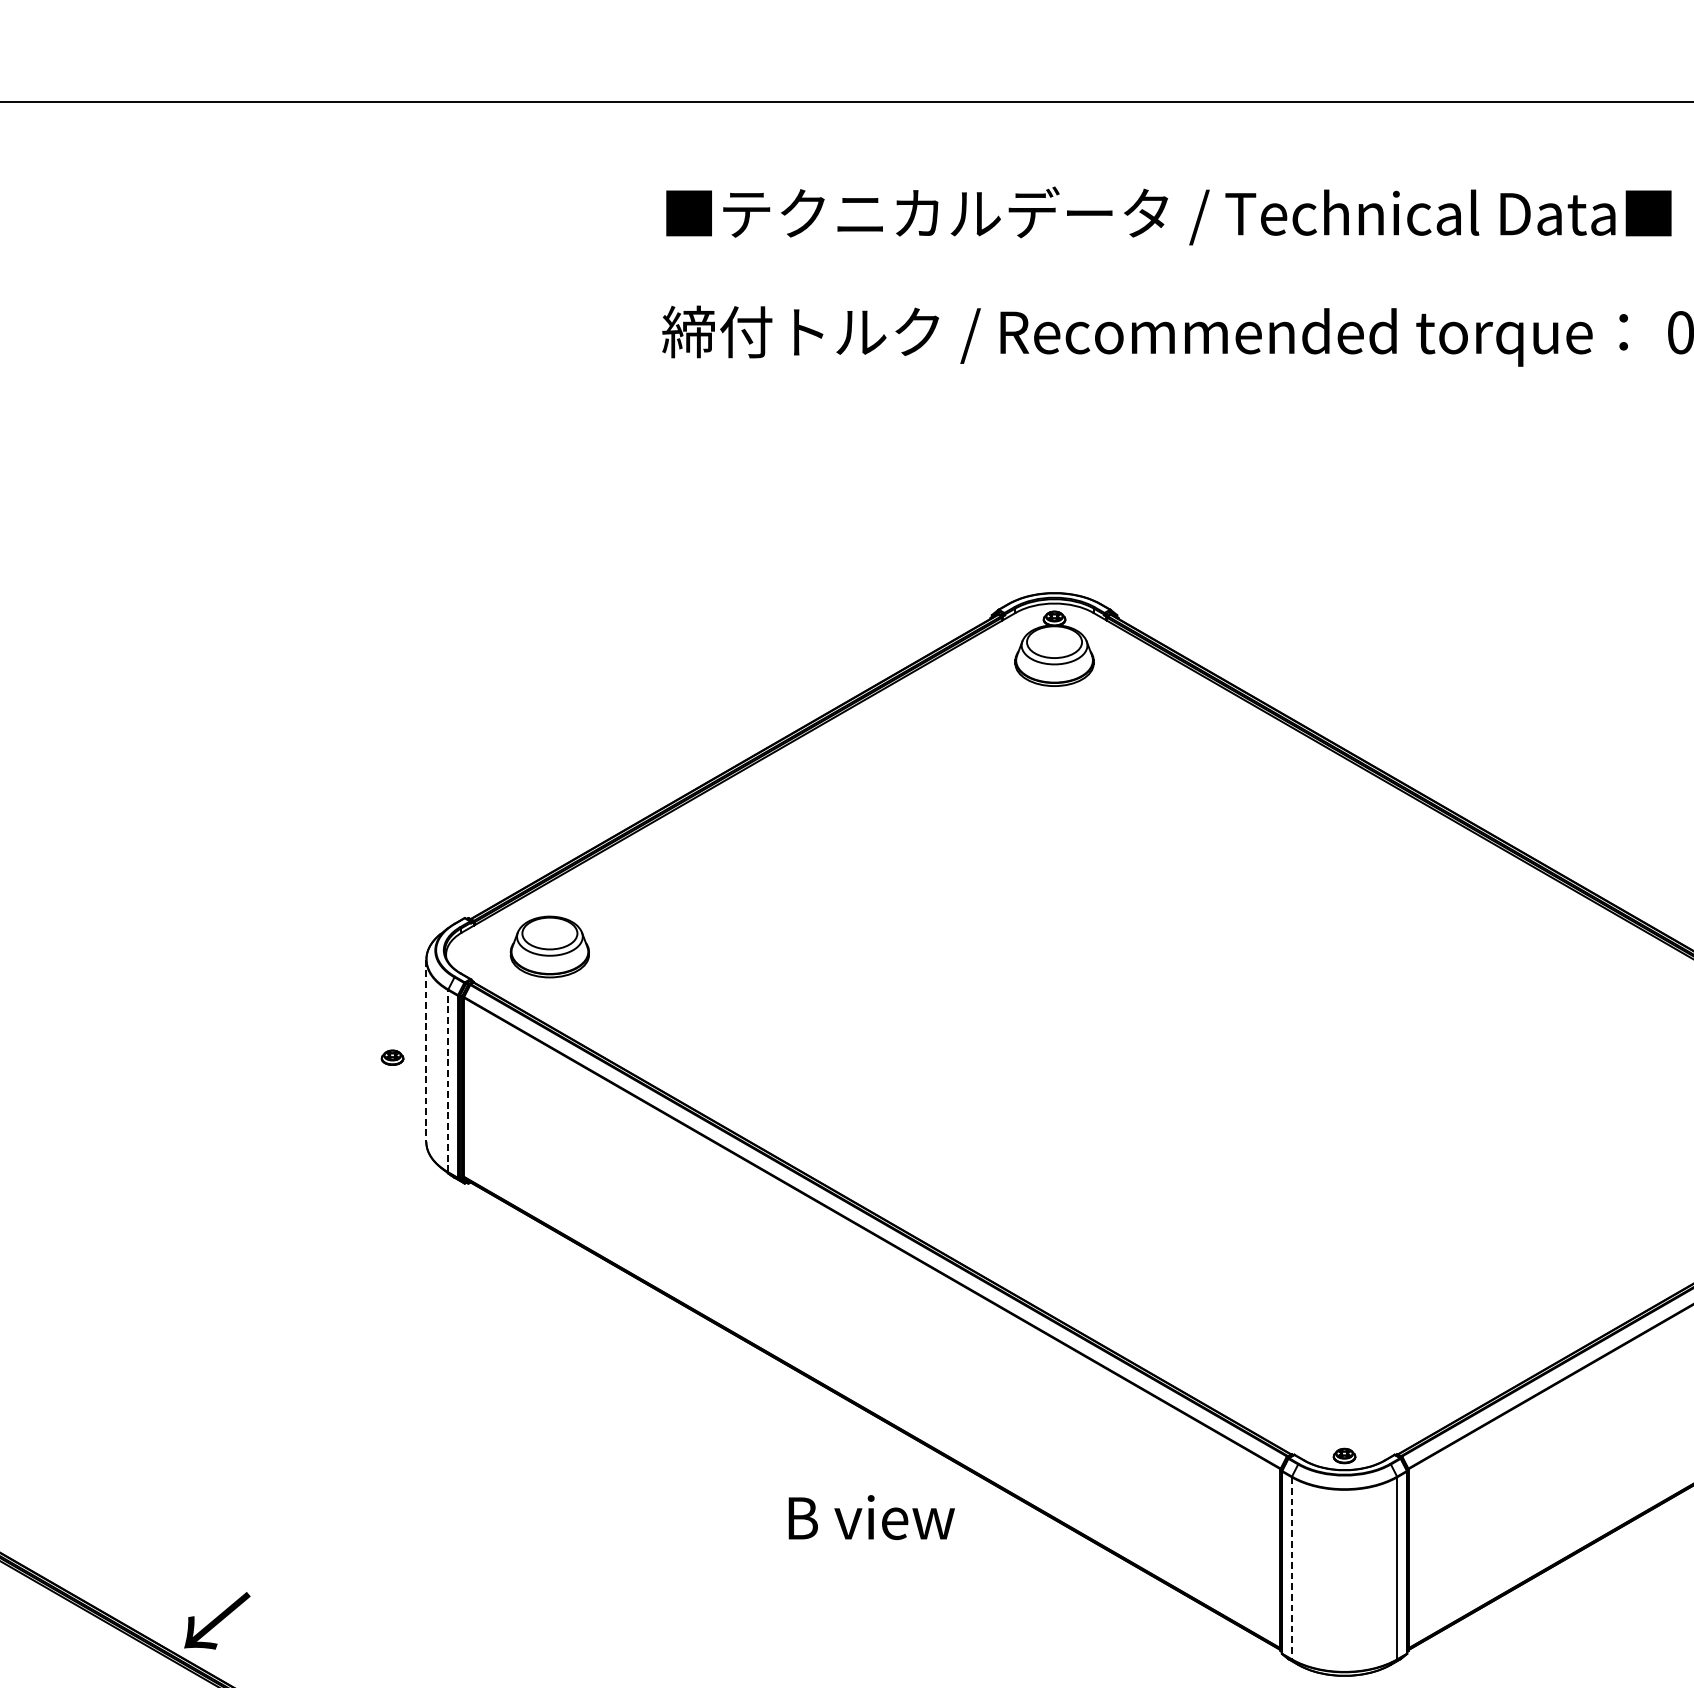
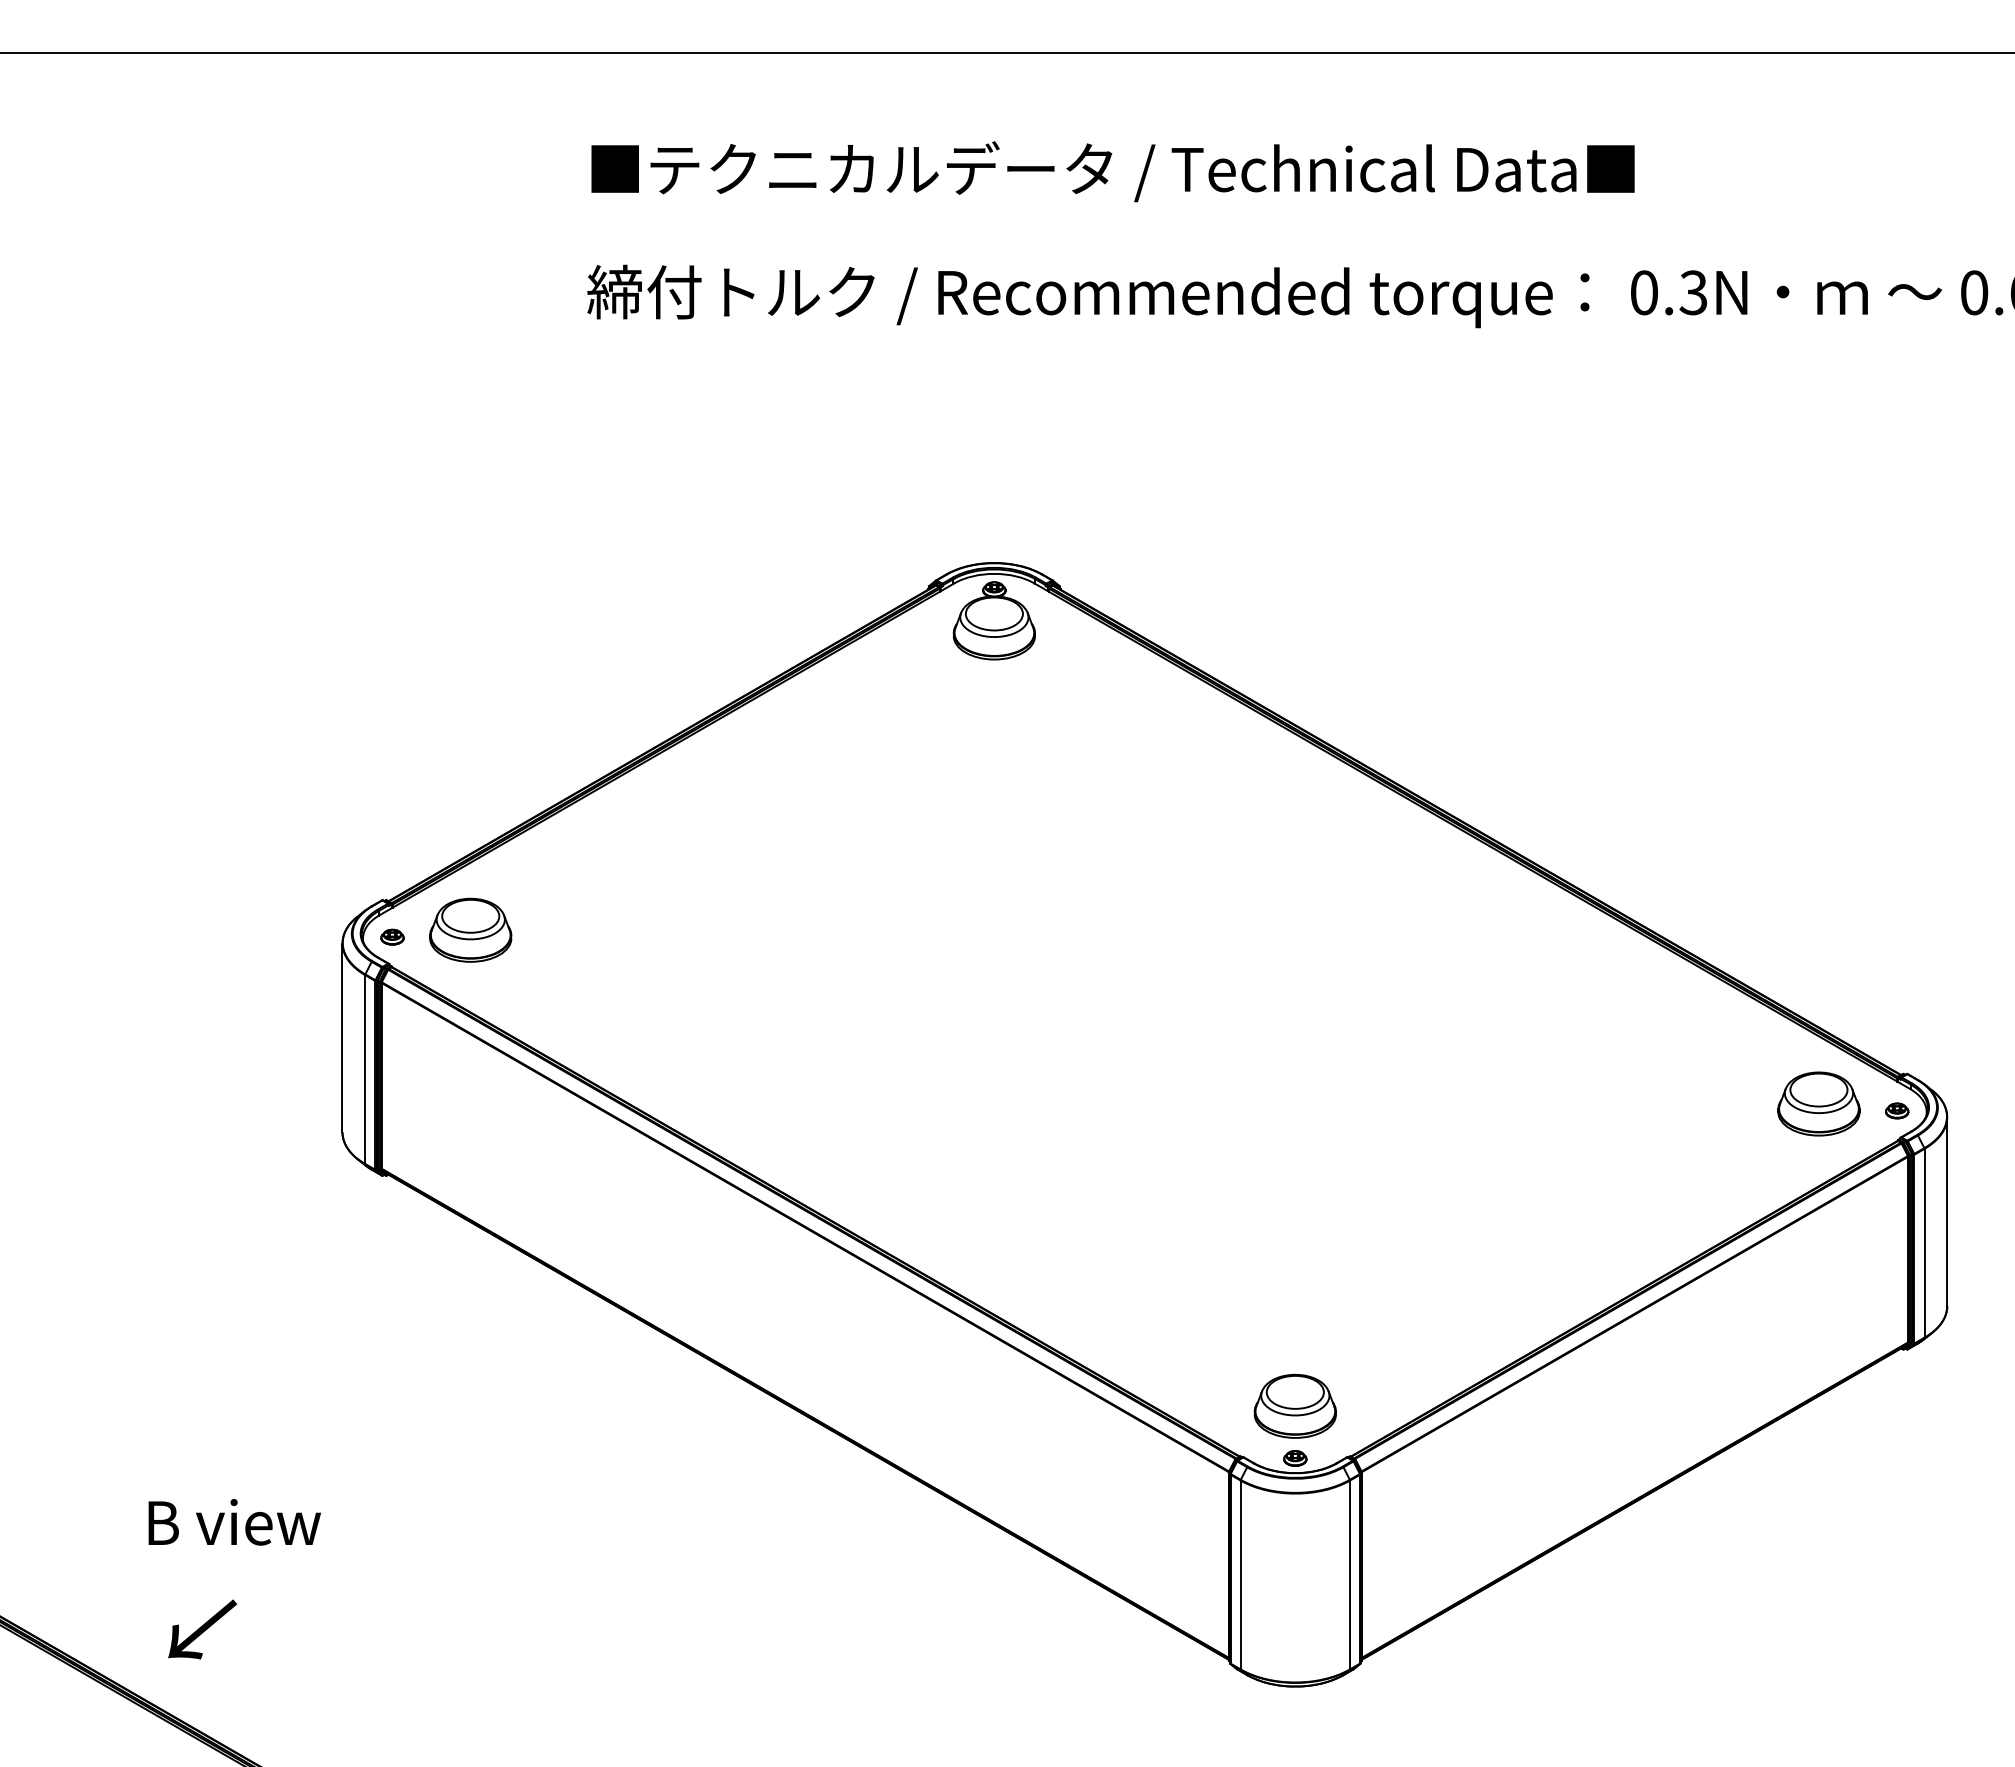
line: (426, 1051) -> (342, 1038), dashed -> solid
part: (392, 1057) -> (392, 936), moved
line: (448, 1081) -> (365, 1069), dashed -> solid
part: (1343, 1404) -> (1294, 1405), added
text: (871, 1517) -> (234, 1522), moved
line: (1291, 1568) -> (1240, 1575), dashed -> solid
text: (217, 1620) -> (202, 1629), moved

